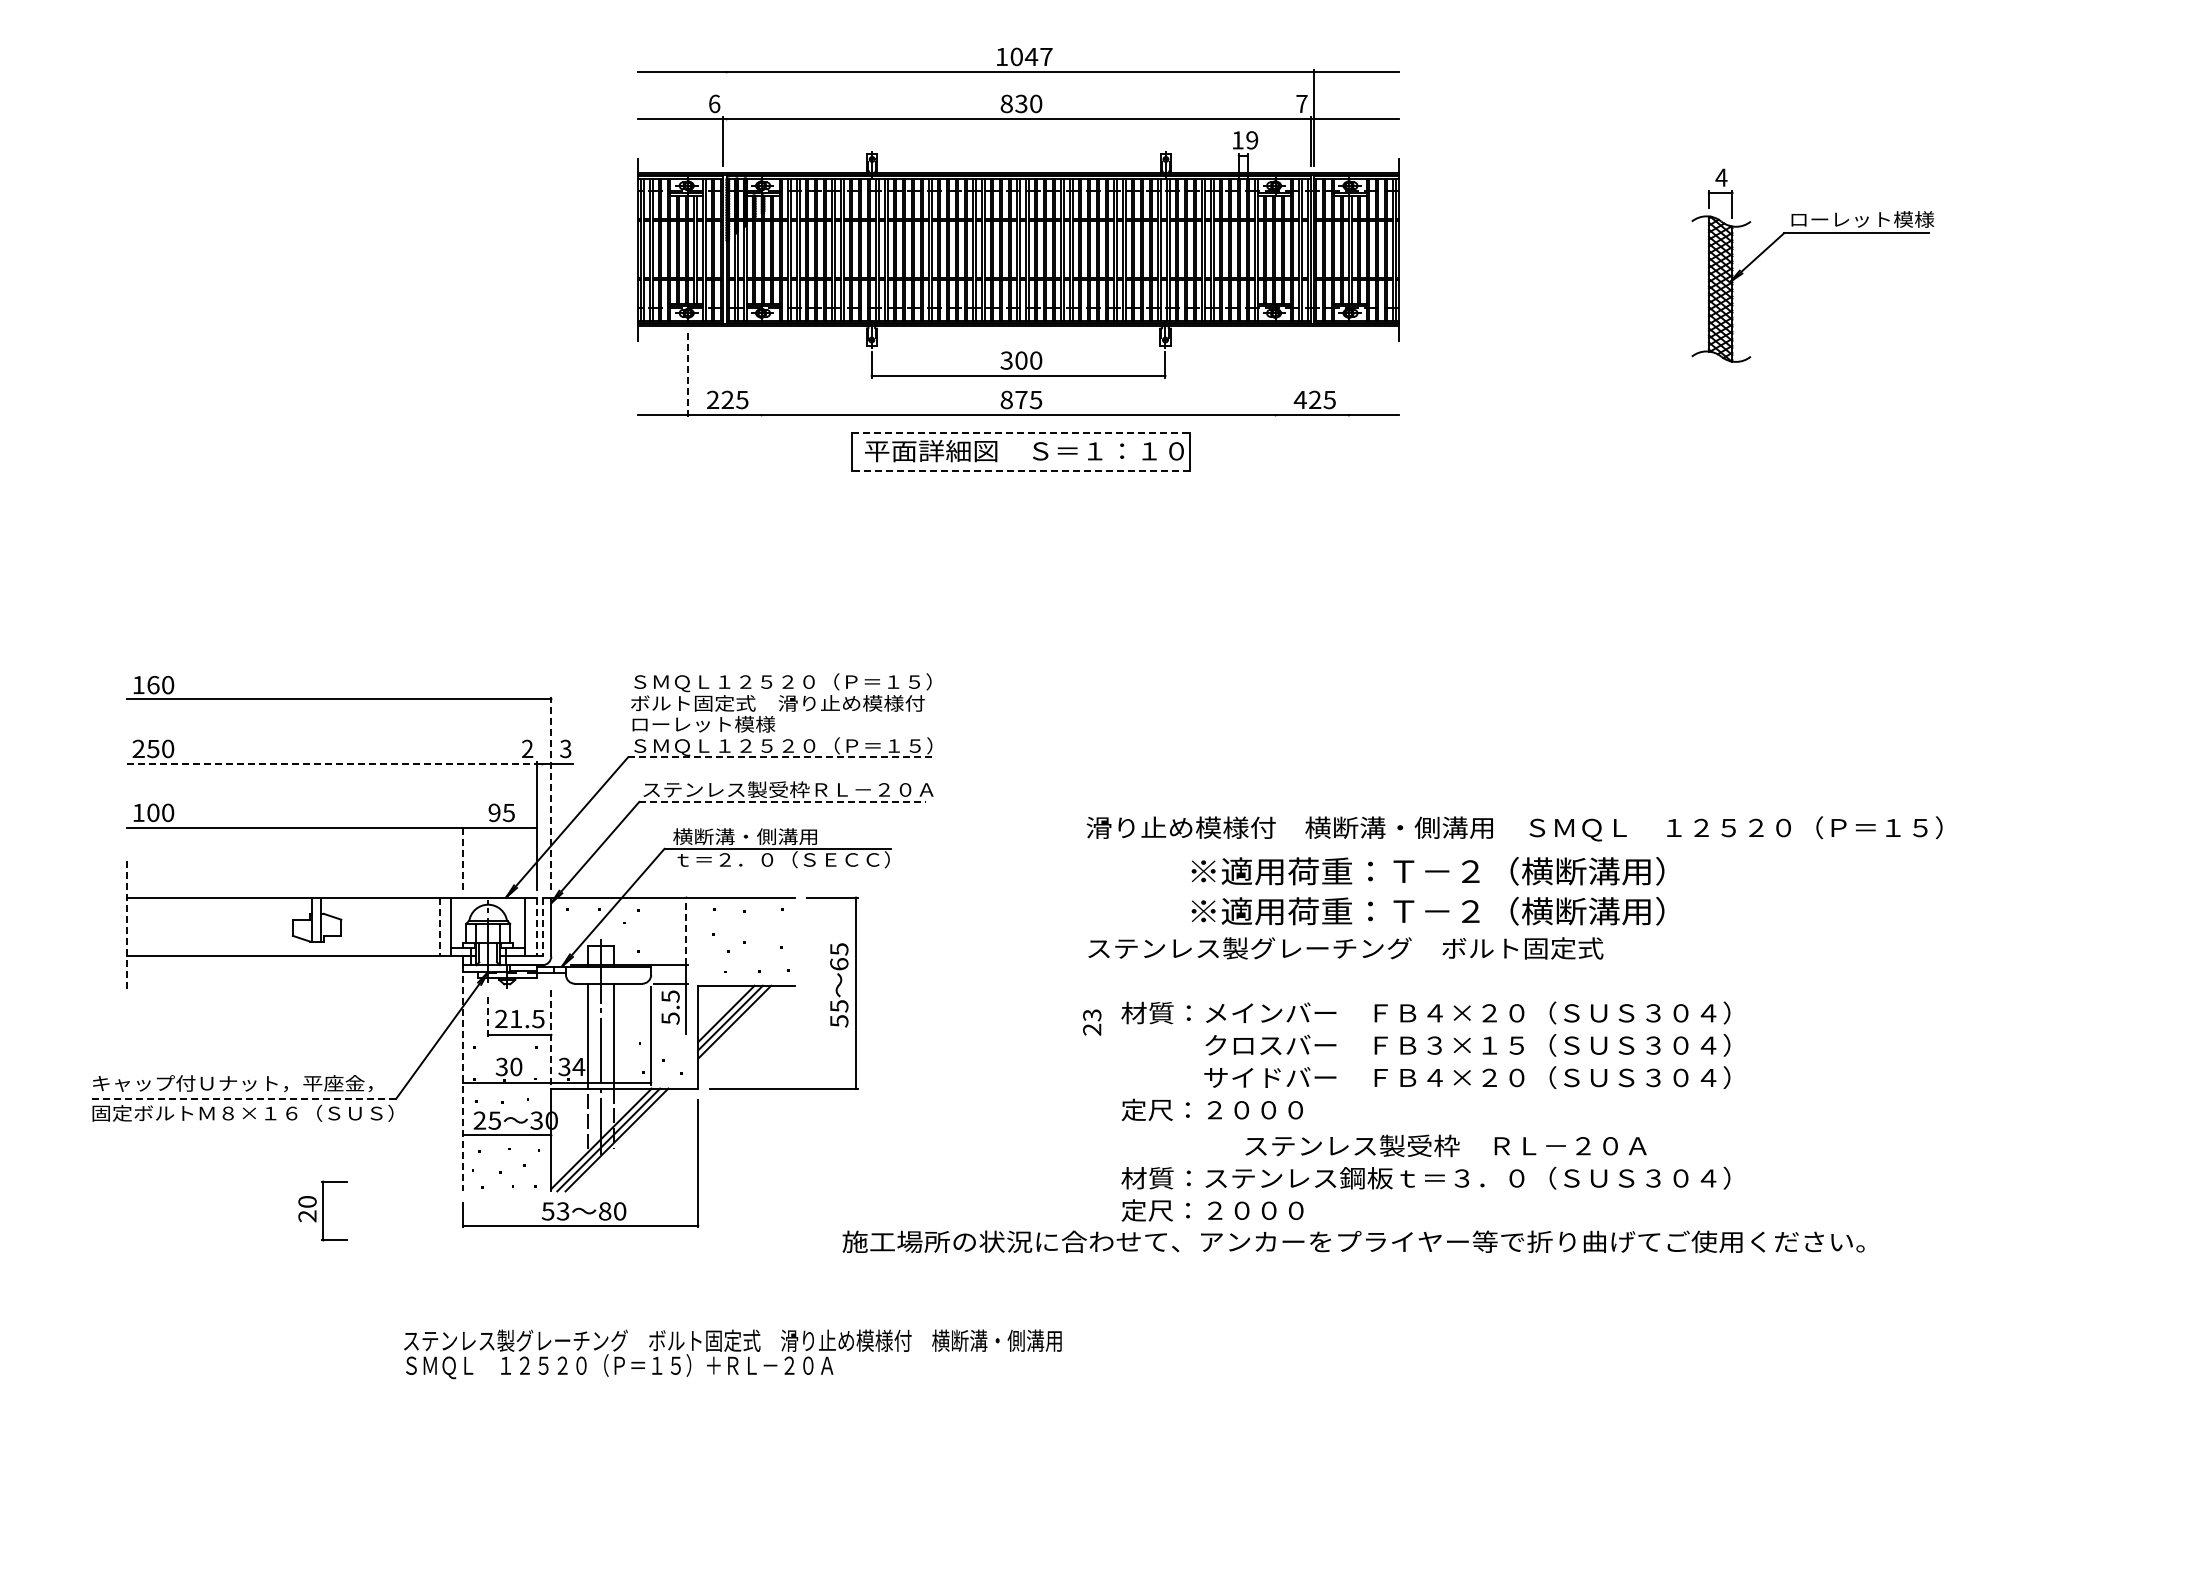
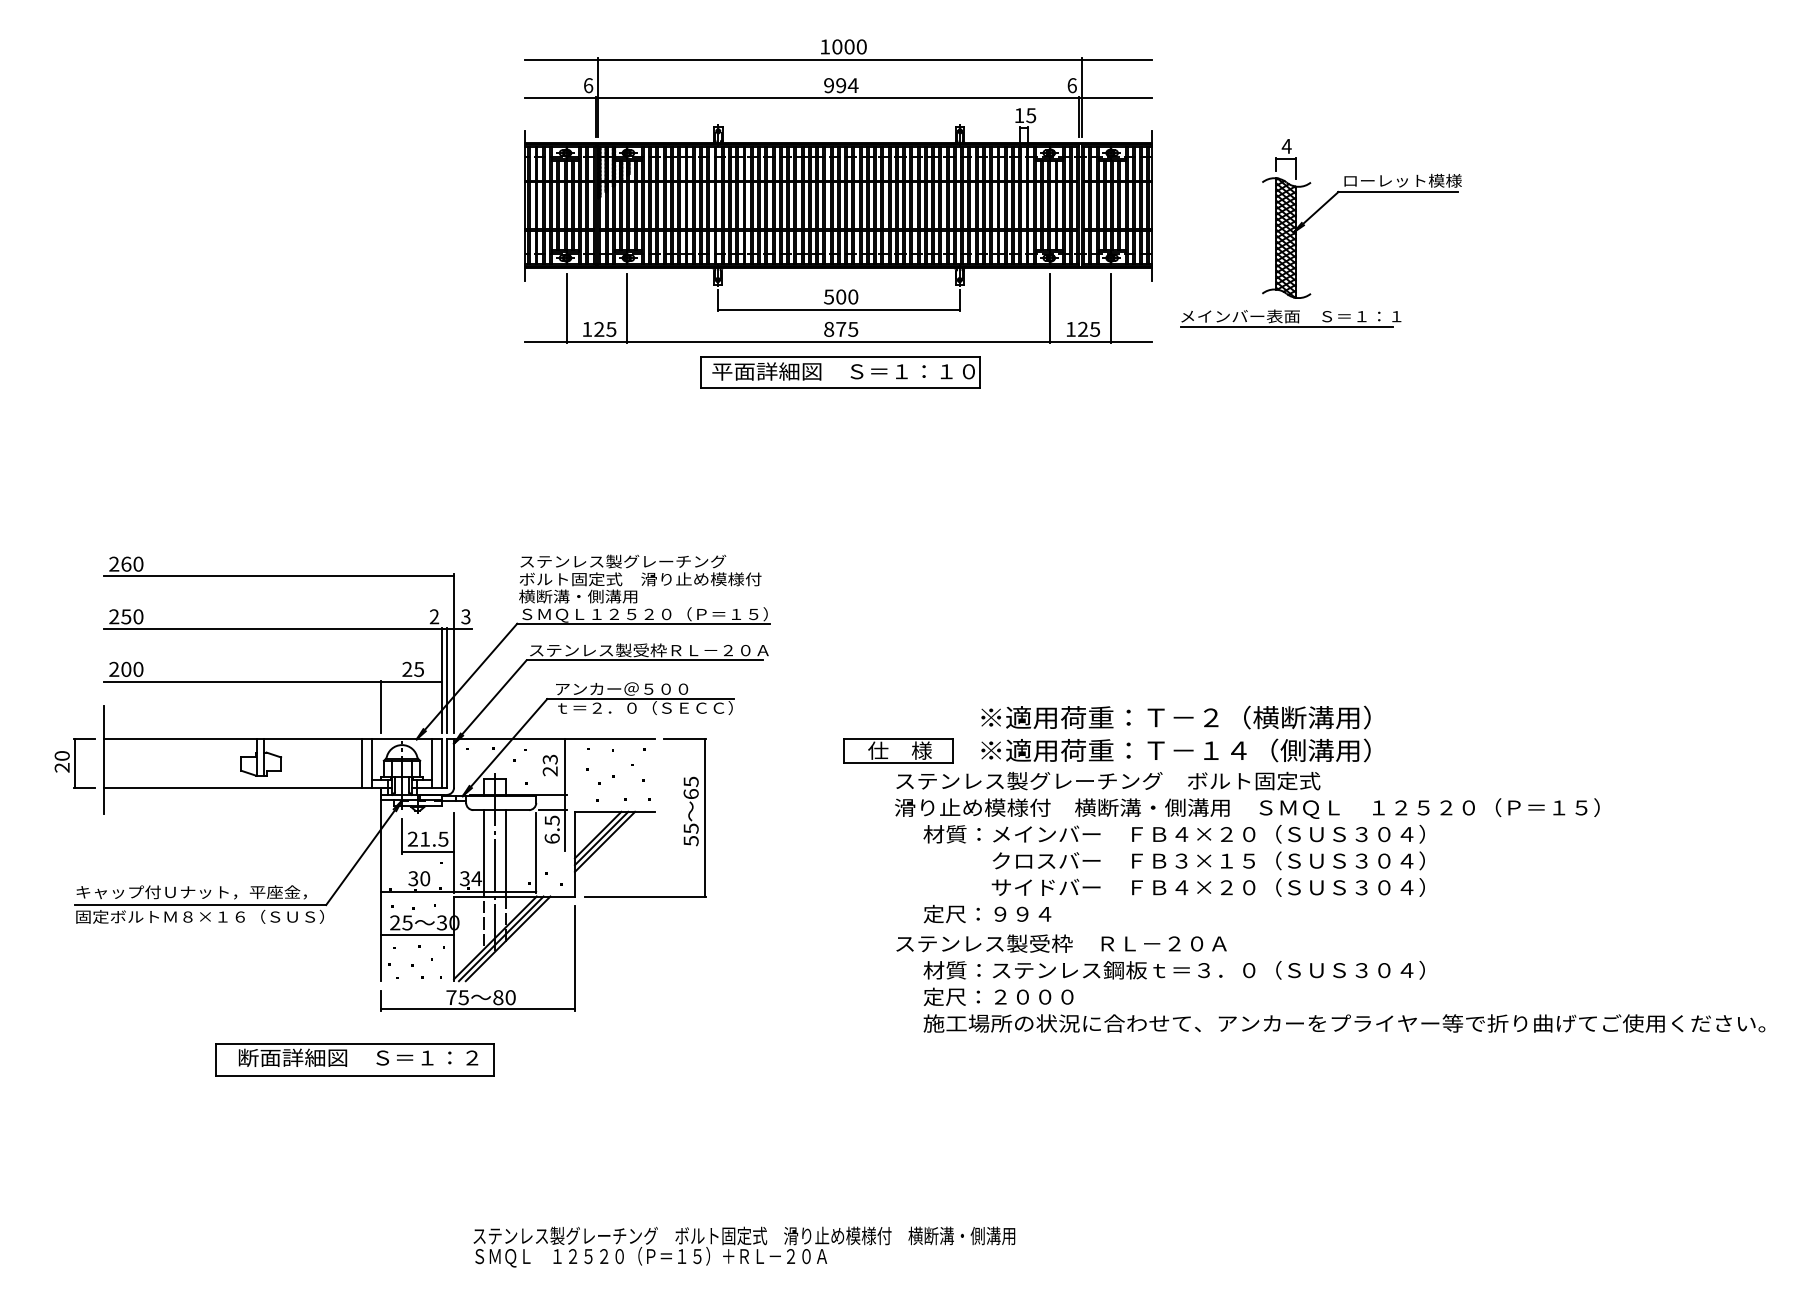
text: (1038, 56) -> (855, 46), 1047 -> 1000
text: (1021, 103) -> (841, 85), 830 -> 994
text: (1301, 103) -> (1071, 85), 7 -> 6
line: (726, 118) -> (598, 97), added
text: (1252, 140) -> (1031, 115), 19 -> 15
part: (1812, 233) -> (1361, 192), moved
text: (1006, 360) -> (828, 296), 300 -> 500
line: (688, 375) -> (567, 309), dashed -> solid
line: (761, 375) -> (627, 309), added
line: (1275, 375) -> (1050, 309), added
line: (1349, 375) -> (1111, 309), added
part: (1567, 386) -> (1290, 318), added
text: (713, 399) -> (587, 329), 225 -> 125
text: (1299, 399) -> (1070, 329), 425 -> 125
line: (1020, 432) -> (840, 356), dashed -> solid
line: (1020, 471) -> (840, 388), dashed -> solid
text: (781, 682) -> (643, 562), ＳＭＱＬ１２５２０（Ｐ＝１５） -> ステンレス製グレーチング
text: (138, 684) -> (114, 563), 160 -> 260
text: (702, 723) -> (578, 595), ローレット模様 -> 横断溝・側溝用
line: (782, 757) -> (644, 623), dashed -> solid
line: (331, 764) -> (273, 629), dashed -> solid
line: (551, 793) -> (454, 653), dashed -> solid
line: (783, 801) -> (645, 660), dashed -> solid
text: (138, 812) -> (114, 669), 100 -> 200
text: (494, 813) -> (407, 669), 95 -> 25
line: (542, 826) -> (446, 680), added
text: (1514, 828) -> (1247, 808), moved
text: (754, 836) -> (621, 688), 横断溝・側溝用 -> アンカー＠５００
line: (463, 858) -> (381, 707), dashed -> solid
text: (1524, 910) -> (1255, 749), ※適用荷重：Ｔ－２（横断溝用） -> ※適用荷重：Ｔ－１４（側溝用）
part: (1091, 912) -> (898, 751), added
line: (126, 923) -> (104, 760), dashed -> solid
line: (439, 927) -> (361, 763), dashed -> solid
line: (536, 927) -> (441, 763), dashed -> solid
line: (542, 927) -> (446, 763), dashed -> solid
line: (686, 931) -> (565, 767), dashed -> solid
line: (488, 1015) -> (402, 836), dashed -> solid
text: (670, 1018) -> (552, 838), 5.5 -> 6.5
text: (1092, 1022) -> (550, 765), moved
line: (551, 1035) -> (454, 852), dashed -> solid
line: (463, 1078) -> (381, 888), dashed -> solid
line: (243, 1098) -> (200, 904), dashed -> solid
text: (1254, 1110) -> (1033, 914), 定尺：２０００ -> 定尺：９９４
text: (1445, 1145) -> (1061, 943), moved
part: (322, 1210) -> (74, 763), moved
text: (555, 1211) -> (457, 997), 53 -> 75
text: (1353, 1241) -> (1344, 1023), moved
part: (430, 1286) -> (354, 1059), added
text: (732, 1354) -> (744, 1247), moved

